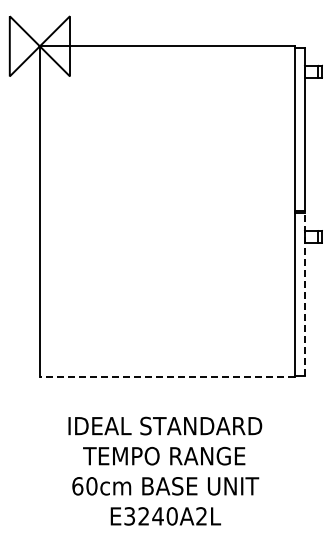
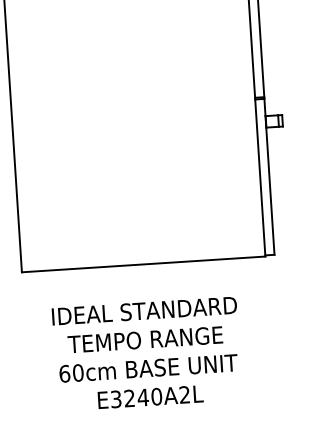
line: (304, 294) -> (269, 176), dashed -> solid
line: (167, 377) -> (143, 264), dashed -> solid

